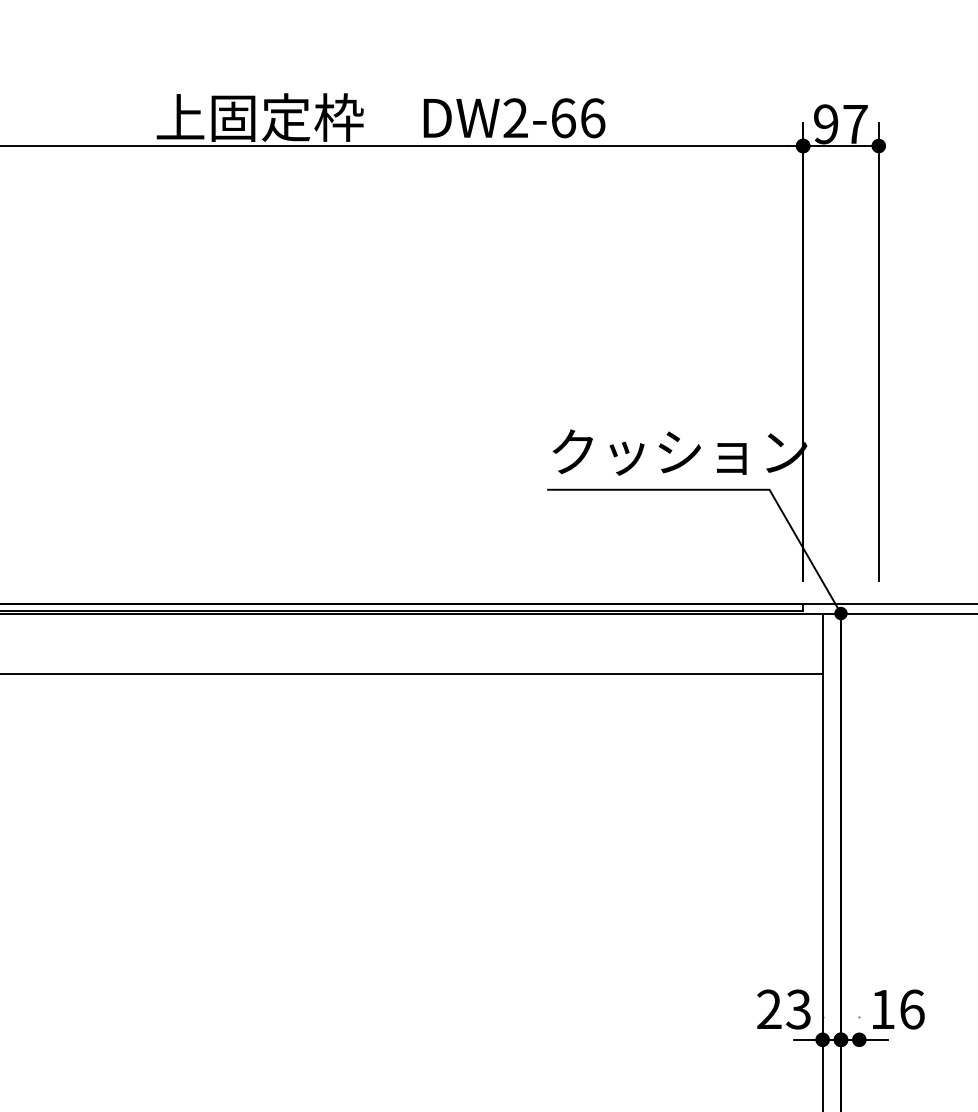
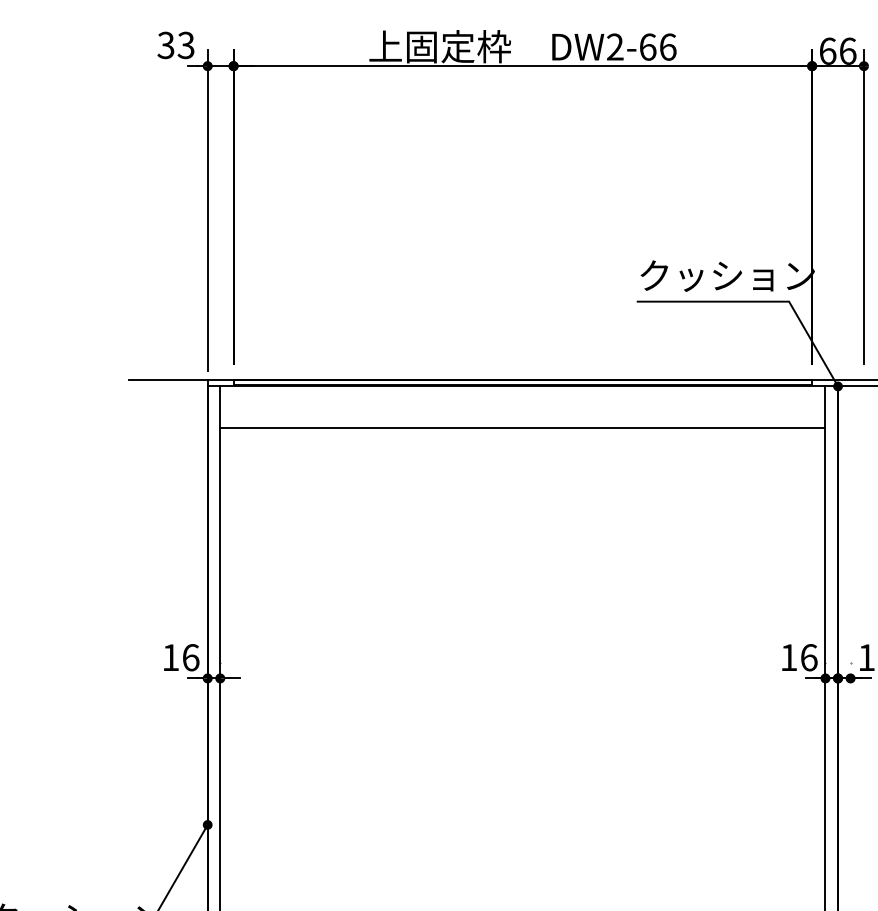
text: (840, 123) -> (837, 50), 97 -> 66
text: (783, 1009) -> (798, 657), 23 -> 16

